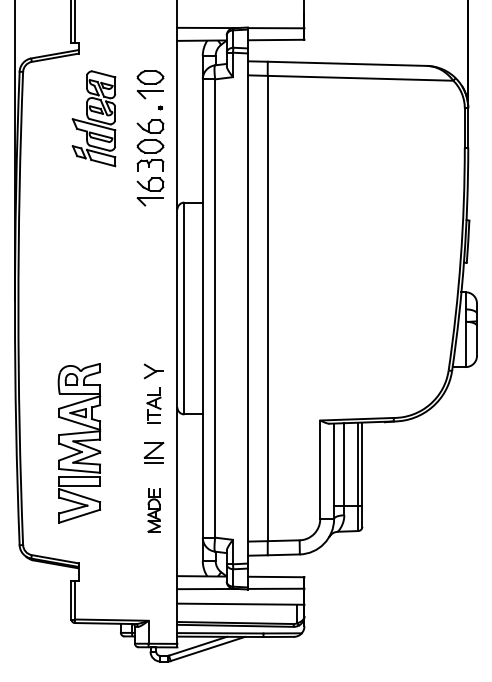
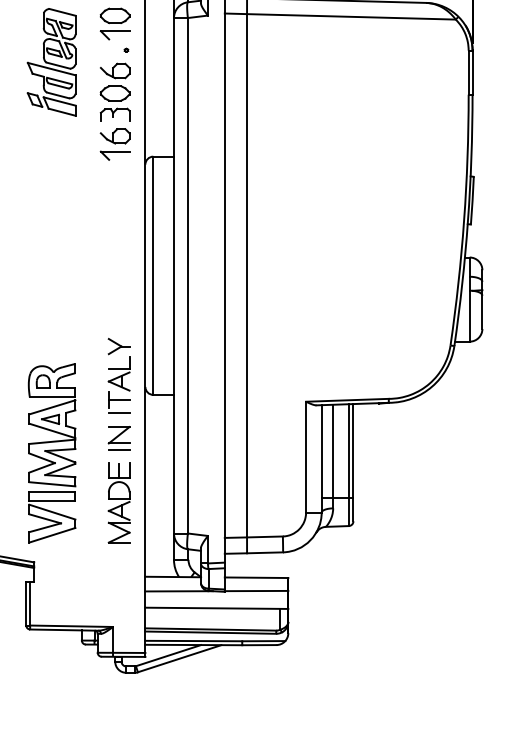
part: (153, 404) -> (118, 383), size x1.43
part: (79, 443) -> (52, 453), moved
part: (153, 510) -> (118, 502), size x1.67

